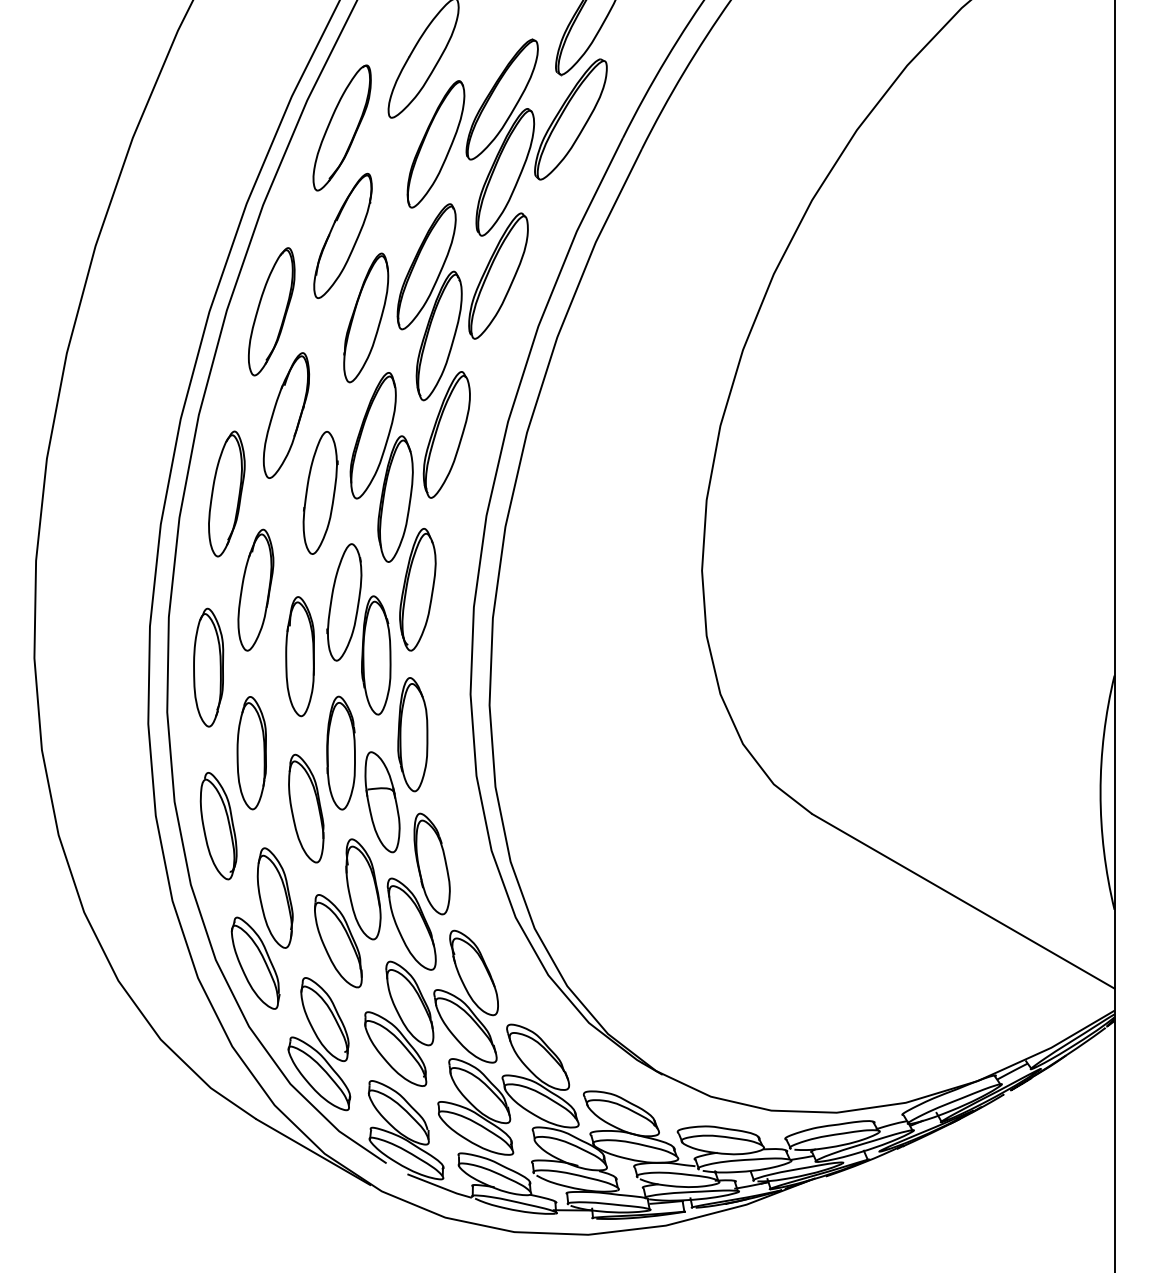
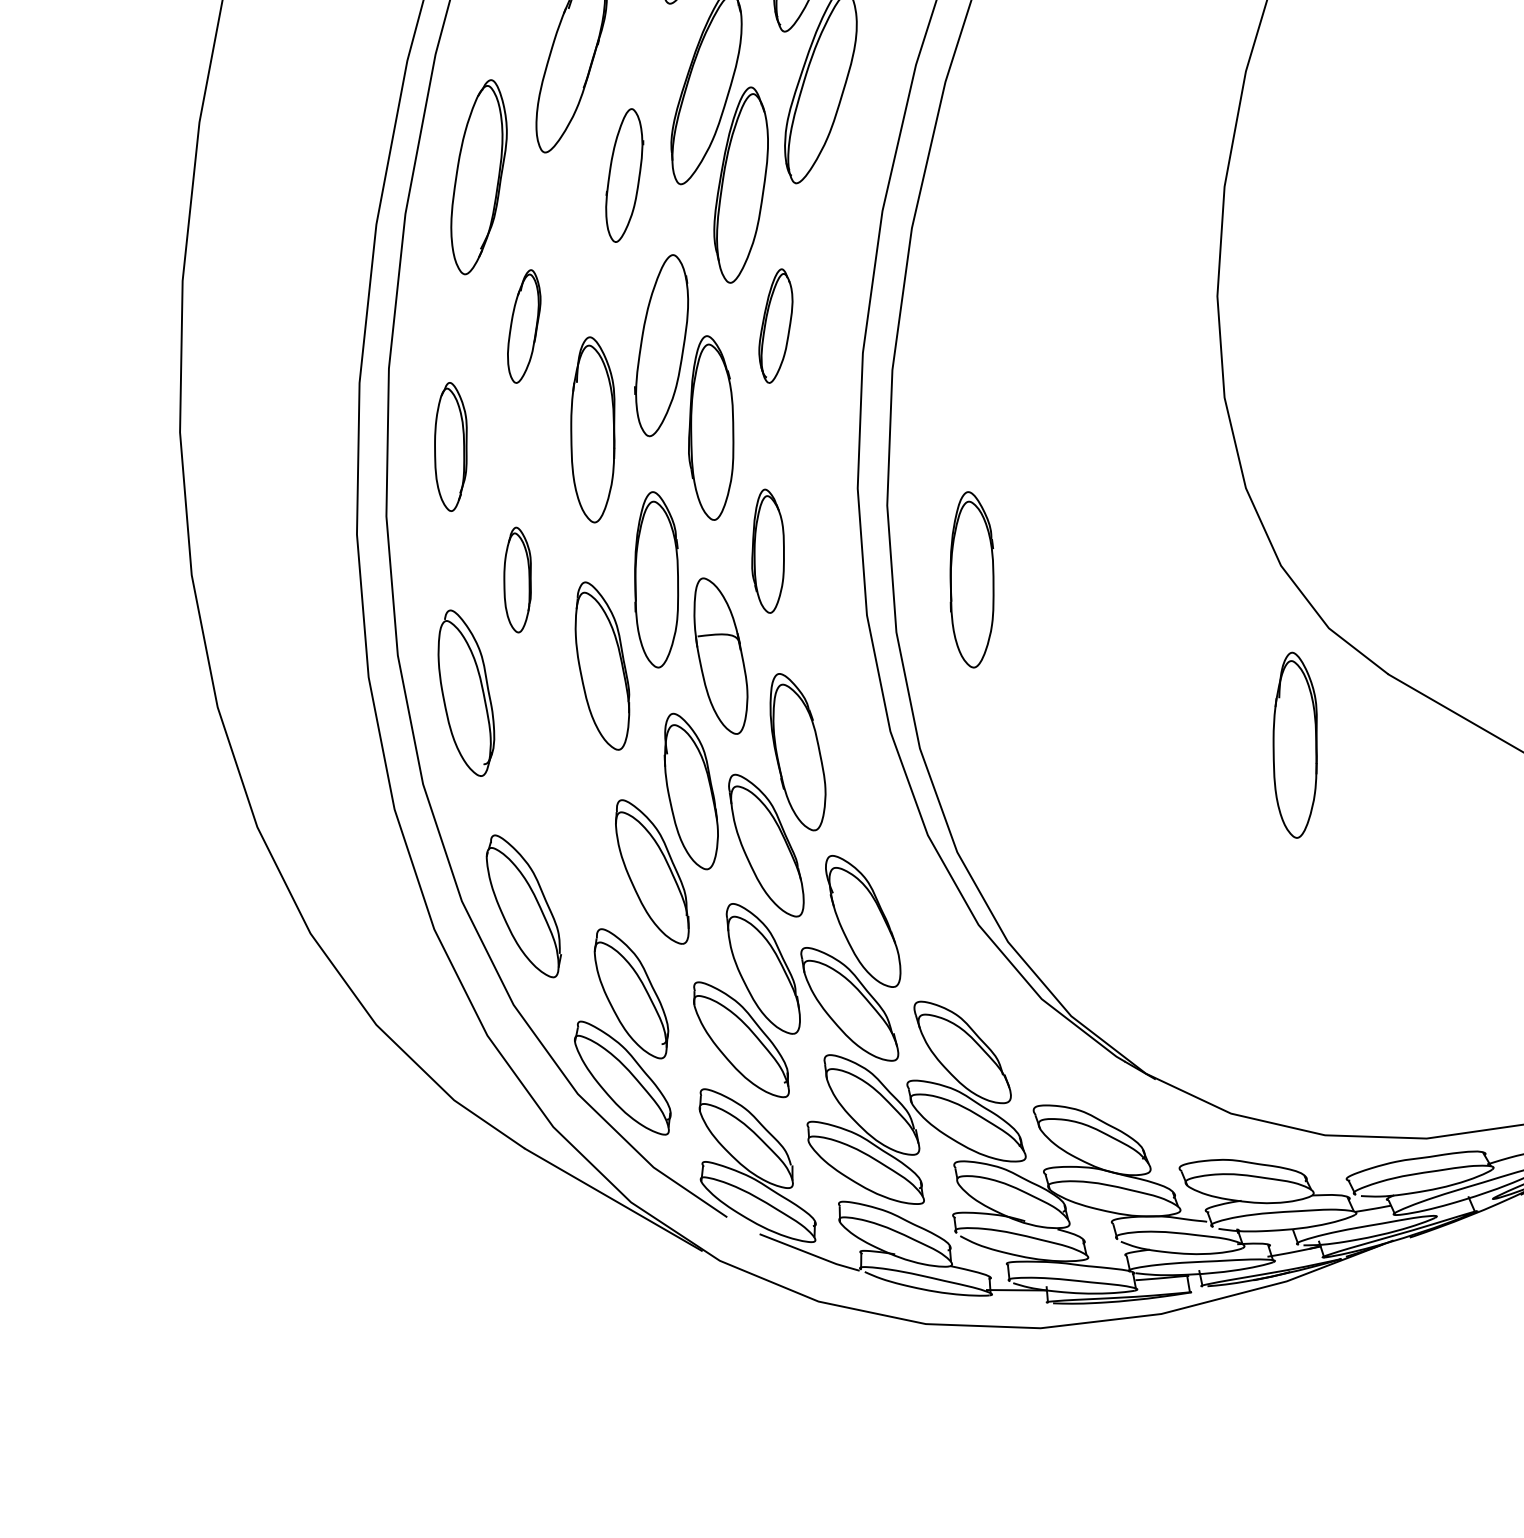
part: (320, 492) -> (624, 174), size x0.7
part: (255, 589) -> (523, 325), size x0.6
part: (417, 589) -> (775, 325), size x0.6
part: (208, 667) -> (450, 446), size x0.7
part: (412, 734) -> (767, 550), size x0.7
part: (543, 752) -> (971, 578), added
part: (251, 753) -> (517, 580), size x0.6
part: (751, 859) -> (1294, 745), added
part: (274, 897) -> (553, 804), removed

